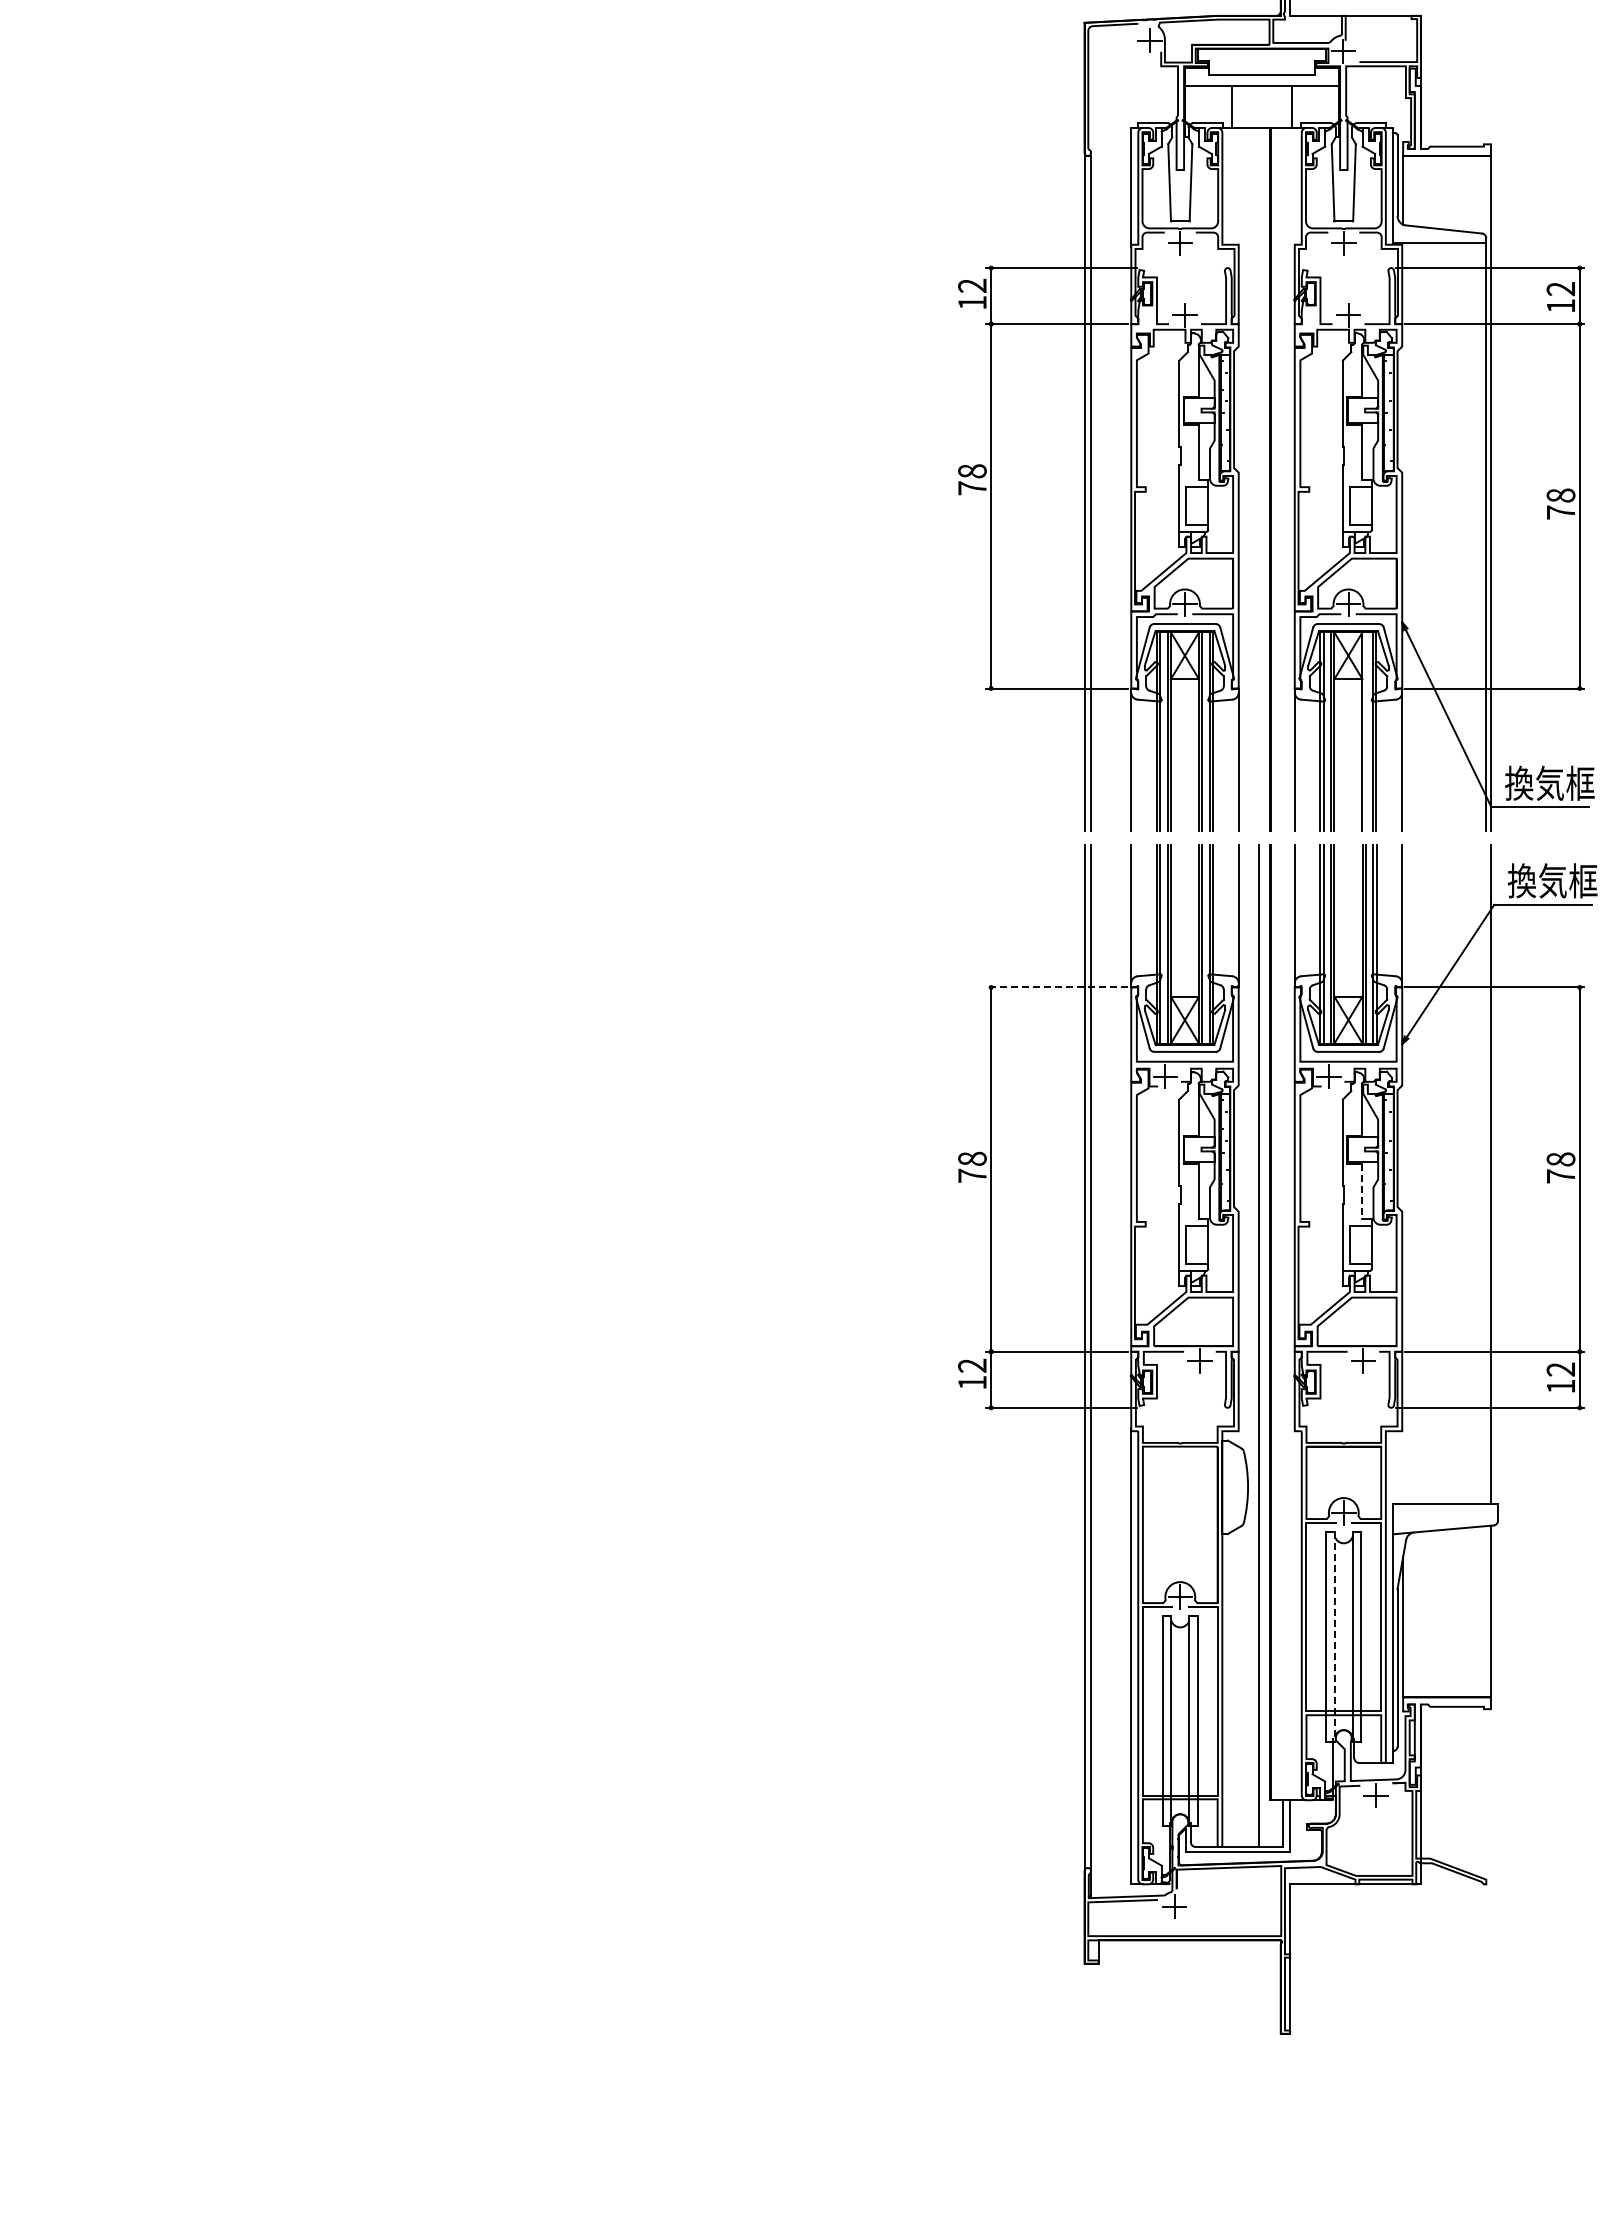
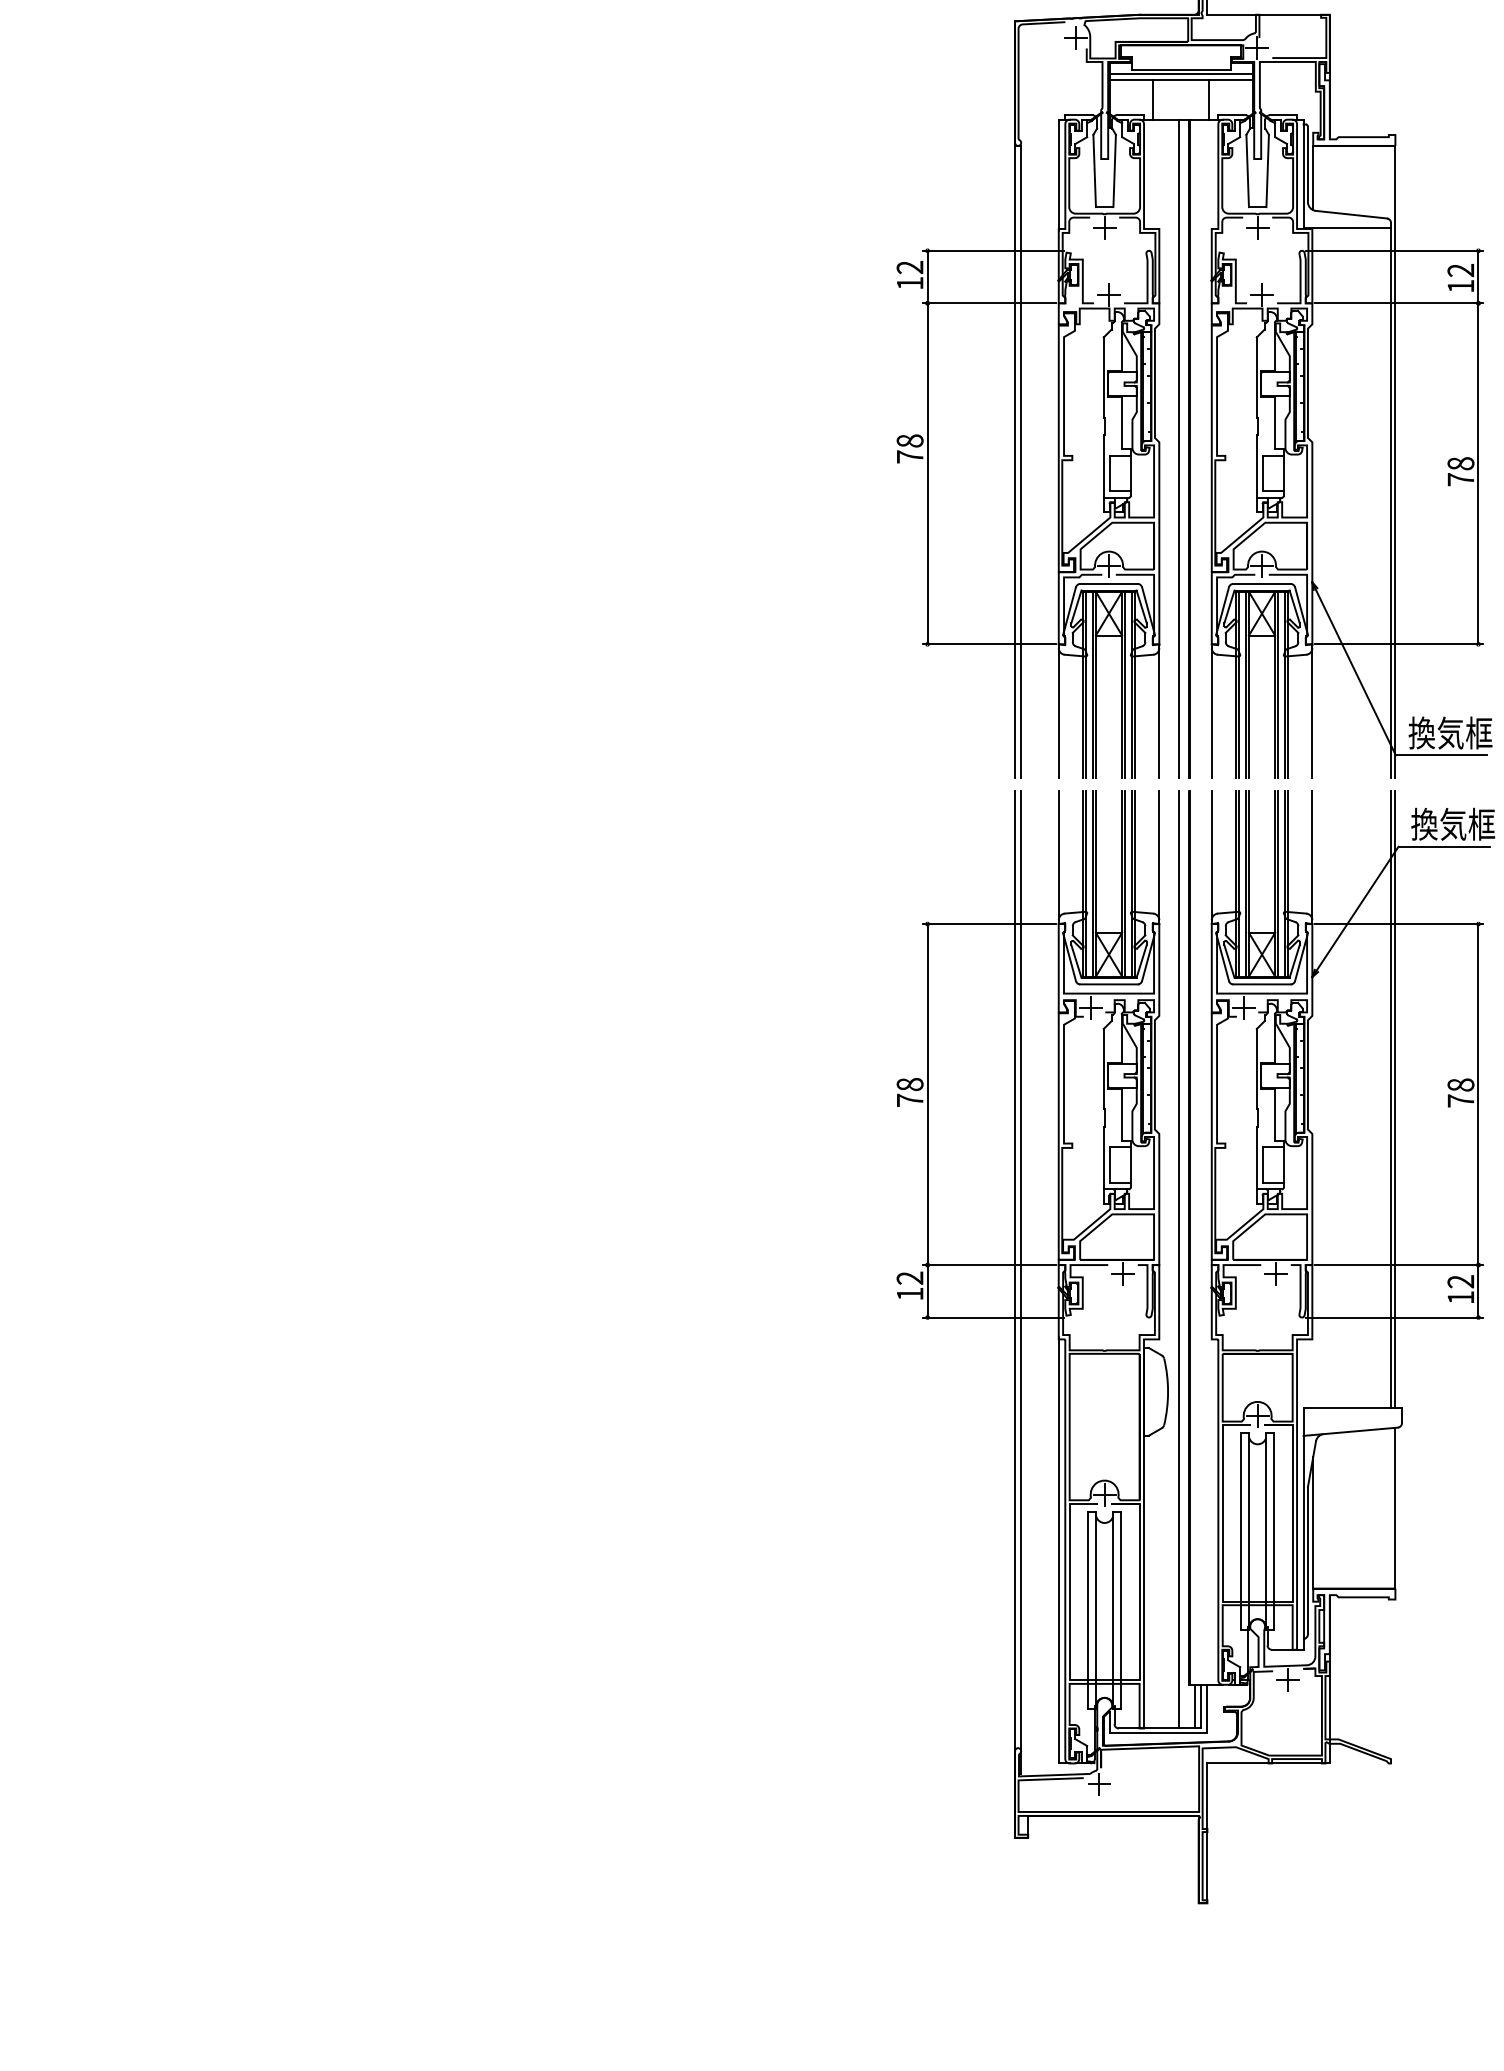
line: (1261, 79) -> (1180, 74), added
line: (1259, 478) -> (1178, 447), added
line: (1365, 731) -> (1277, 684), added
line: (1057, 987) -> (989, 924), dashed -> solid
line: (1486, 1174) -> (1391, 1099), added
line: (1362, 1191) -> (1275, 1115), dashed -> solid
line: (1334, 1637) -> (1248, 1532), dashed -> solid
line: (1277, 1823) -> (1195, 1706), added

